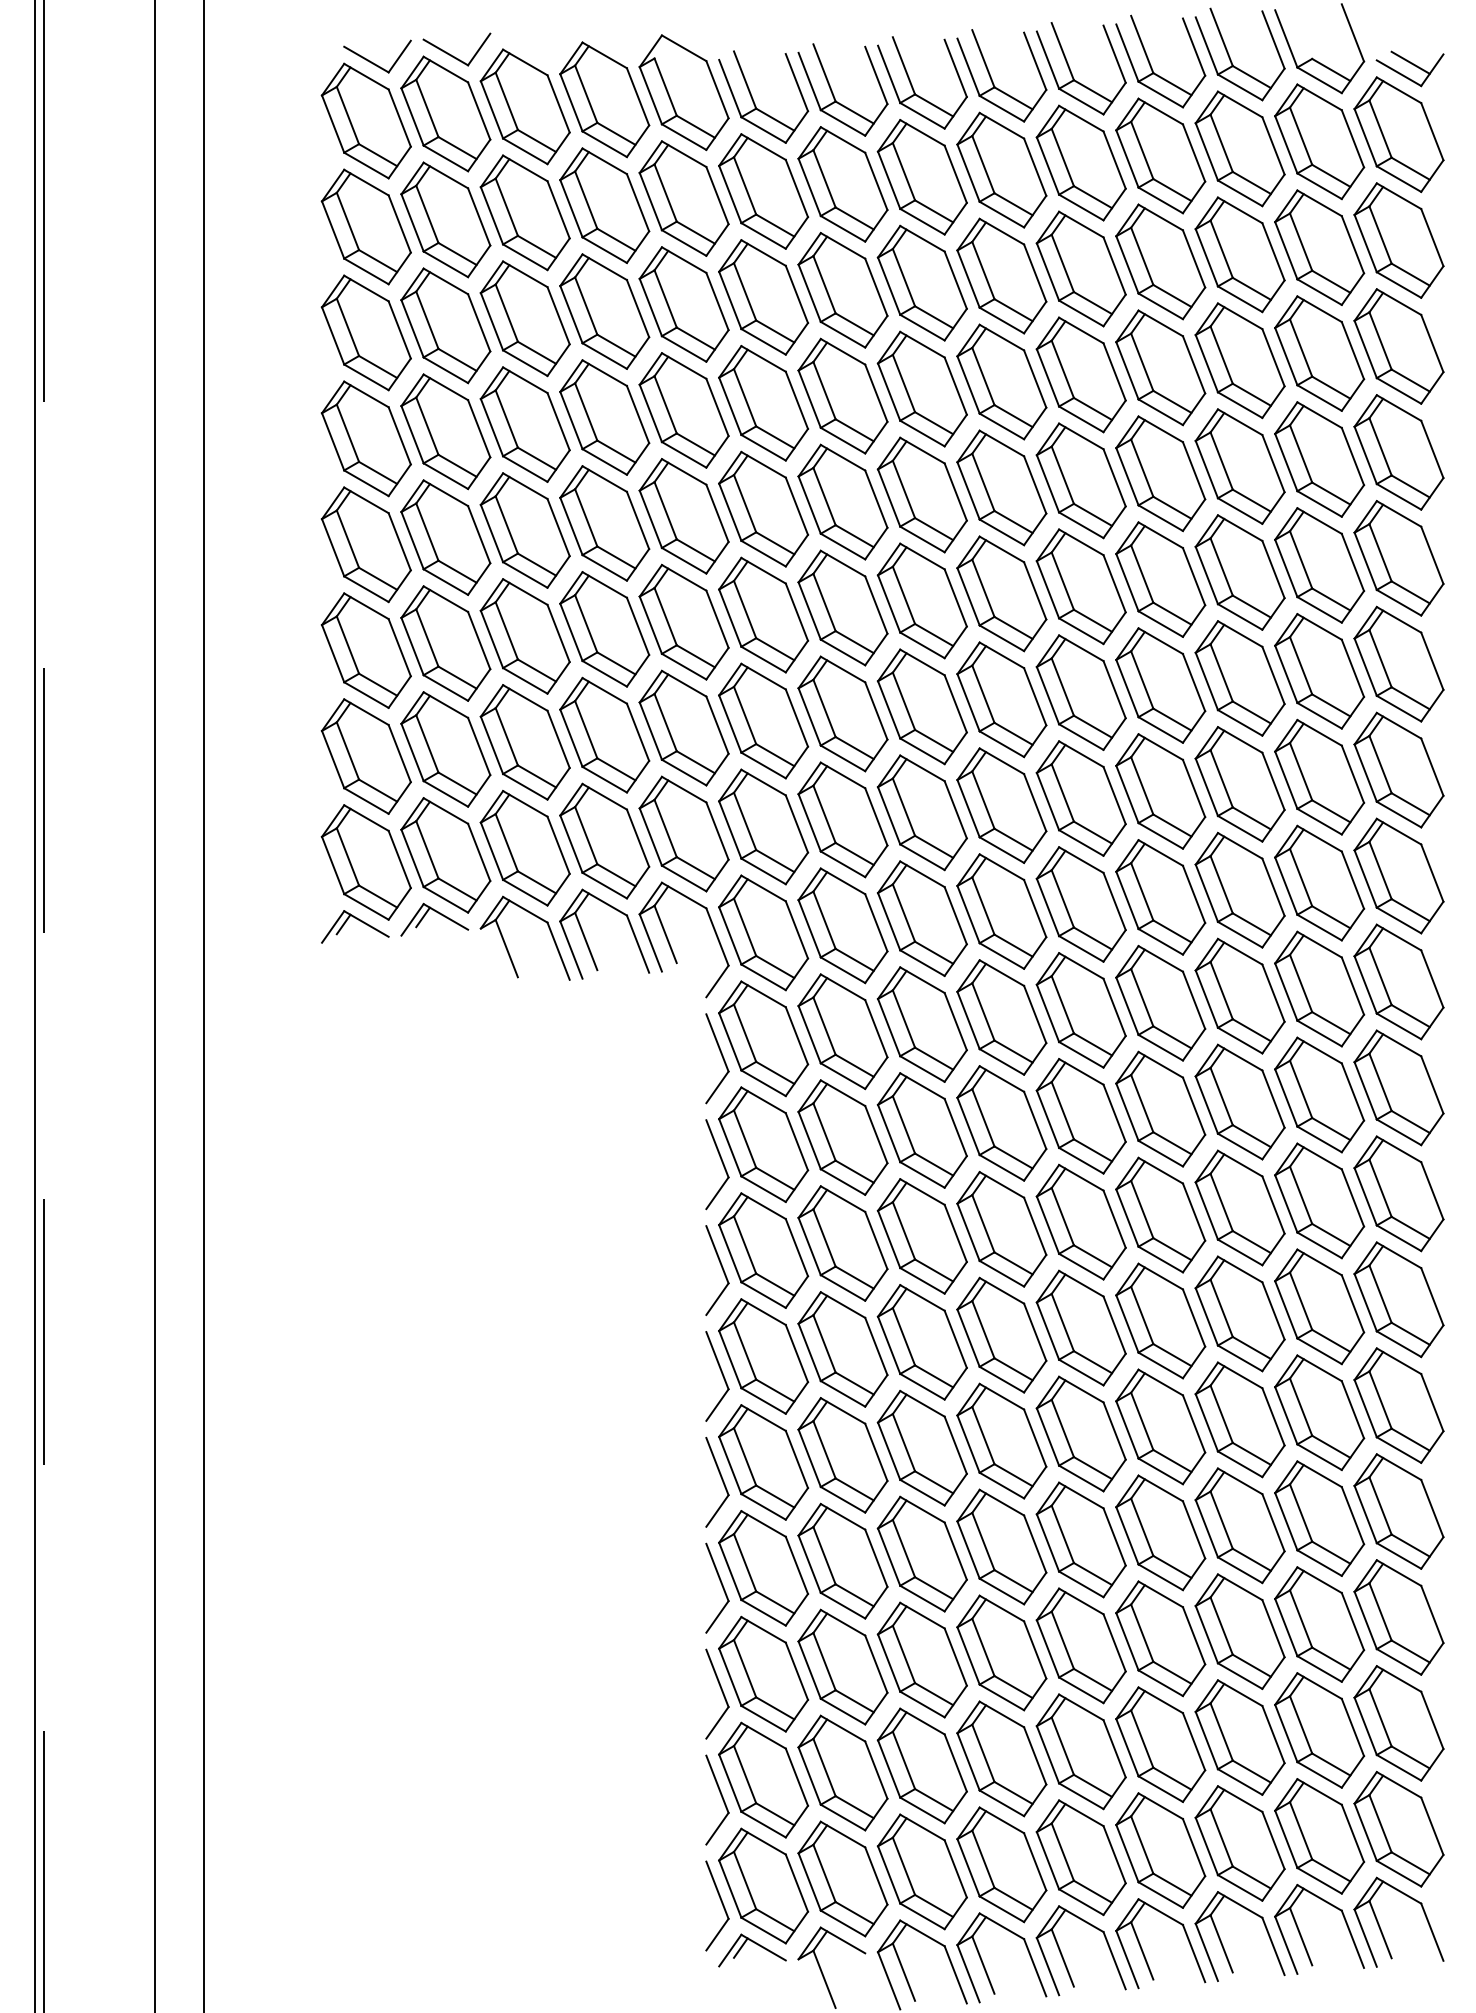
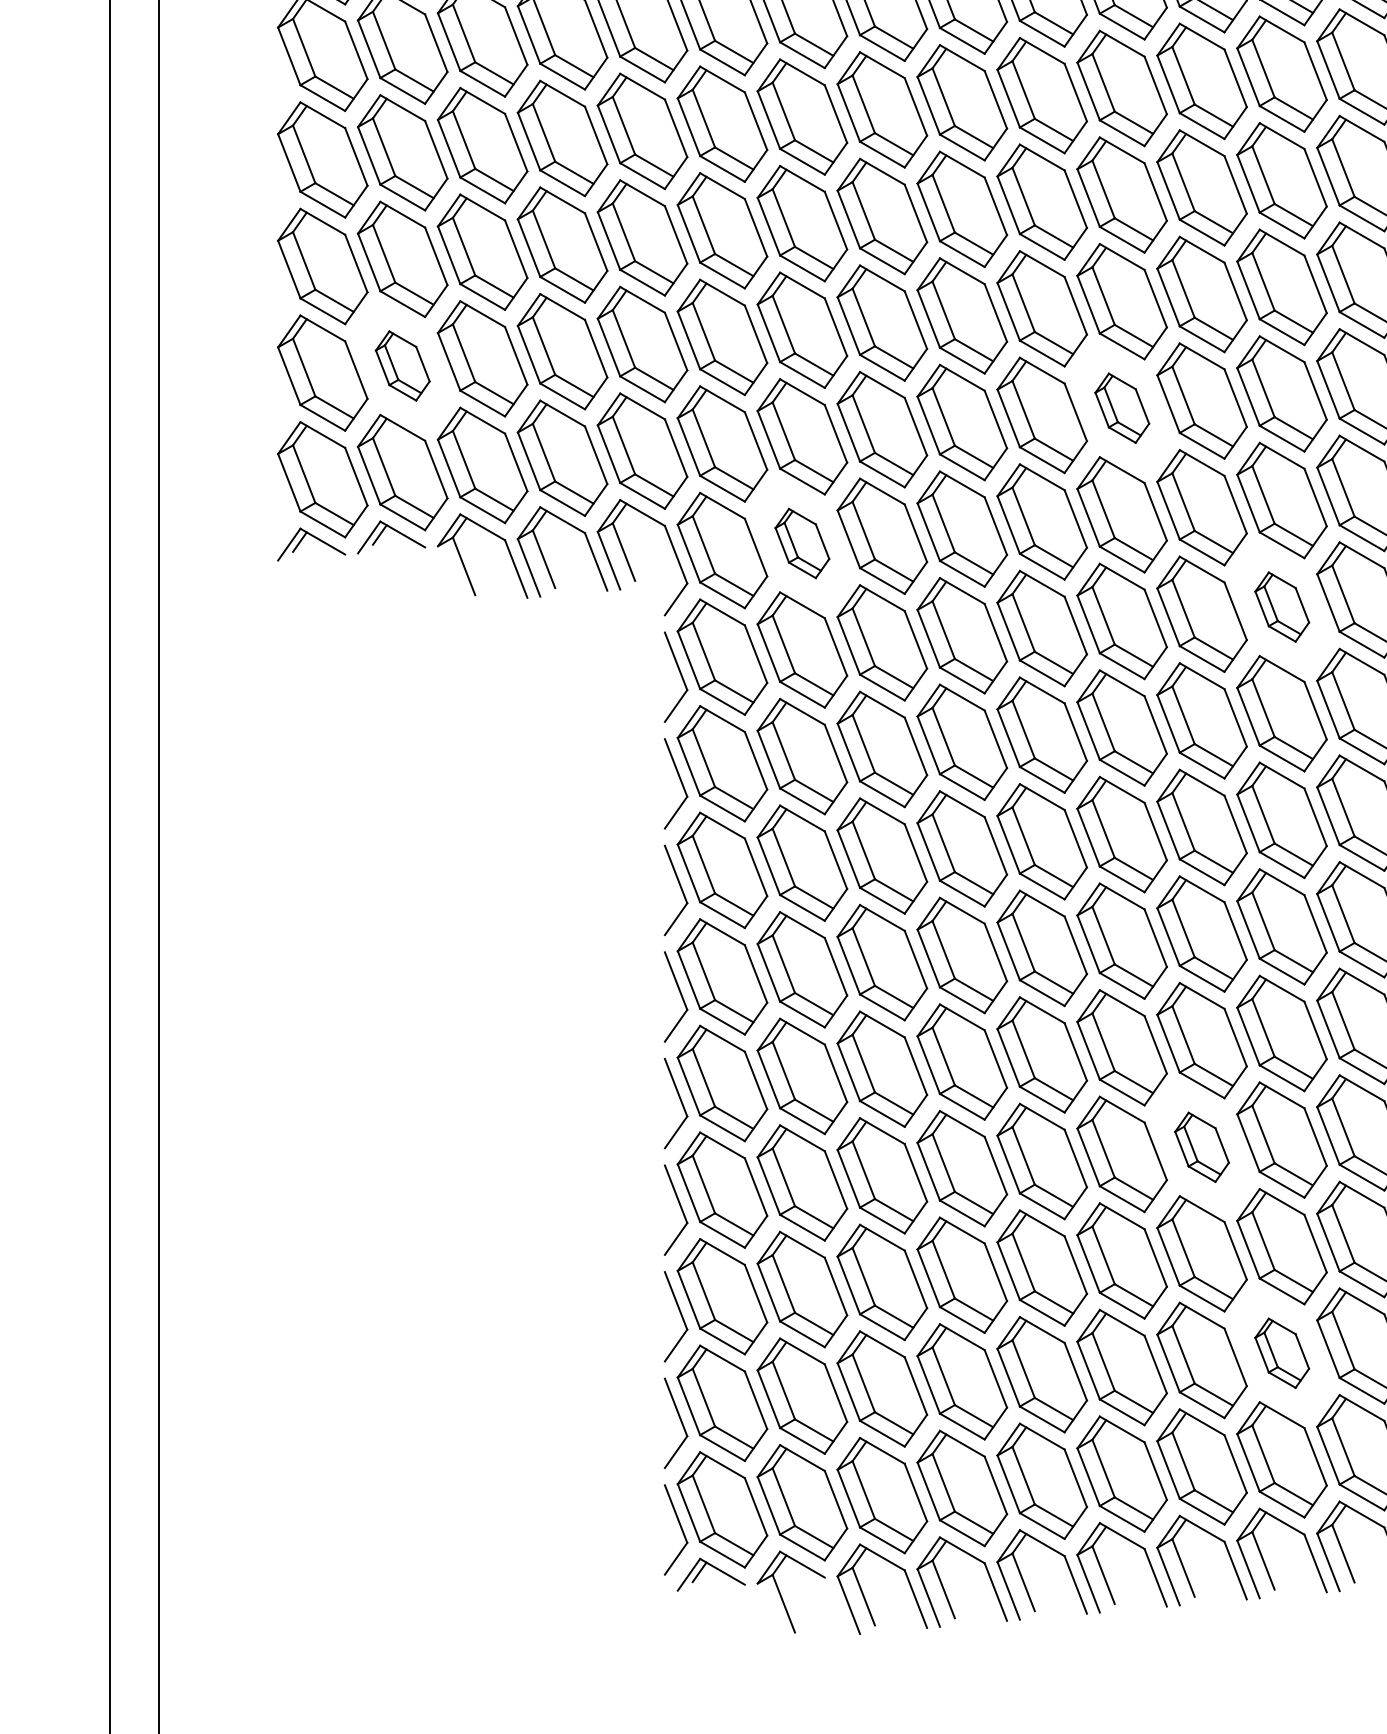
part: (445, 749) -> (402, 366), size x0.6
part: (1160, 791) -> (1121, 408), size x0.6
part: (842, 925) -> (801, 543), size x0.6
part: (1319, 988) -> (1281, 606), size x0.6
part: (1239, 1525) -> (1201, 1146), size x0.6
part: (1319, 1730) -> (1281, 1353), size x0.6

